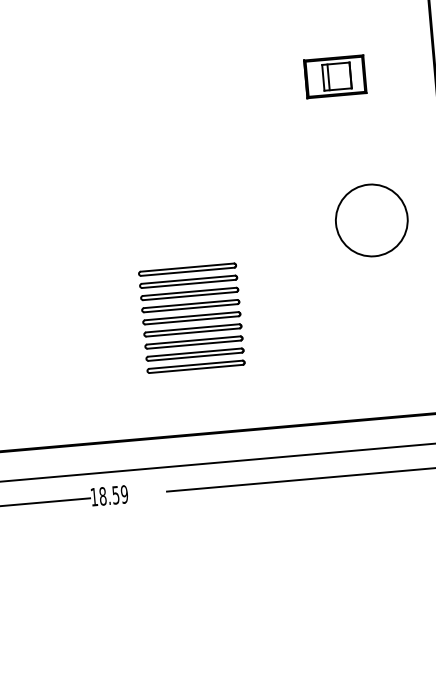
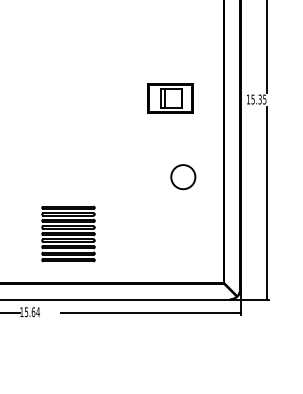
part: (335, 76) -> (170, 98), size x1.43
circle: (372, 221) -> (183, 177), size x0.62
part: (191, 317) -> (68, 233), moved
text: (114, 495) -> (32, 312), 18.59 -> 15.64

